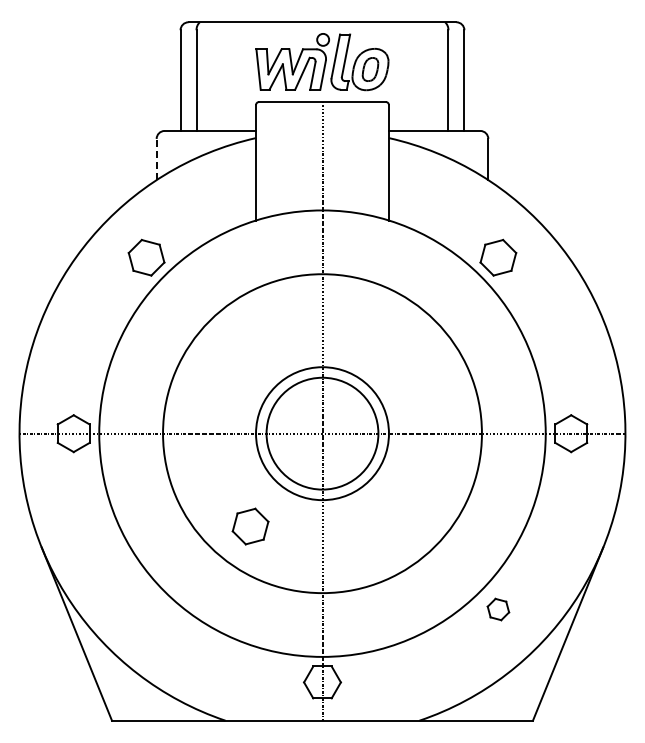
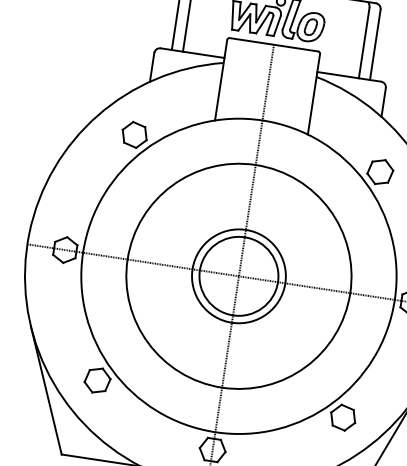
line: (156, 159) -> (152, 67), dashed -> solid
part: (250, 526) -> (97, 380), moved
part: (498, 609) -> (343, 417), size x1.67

